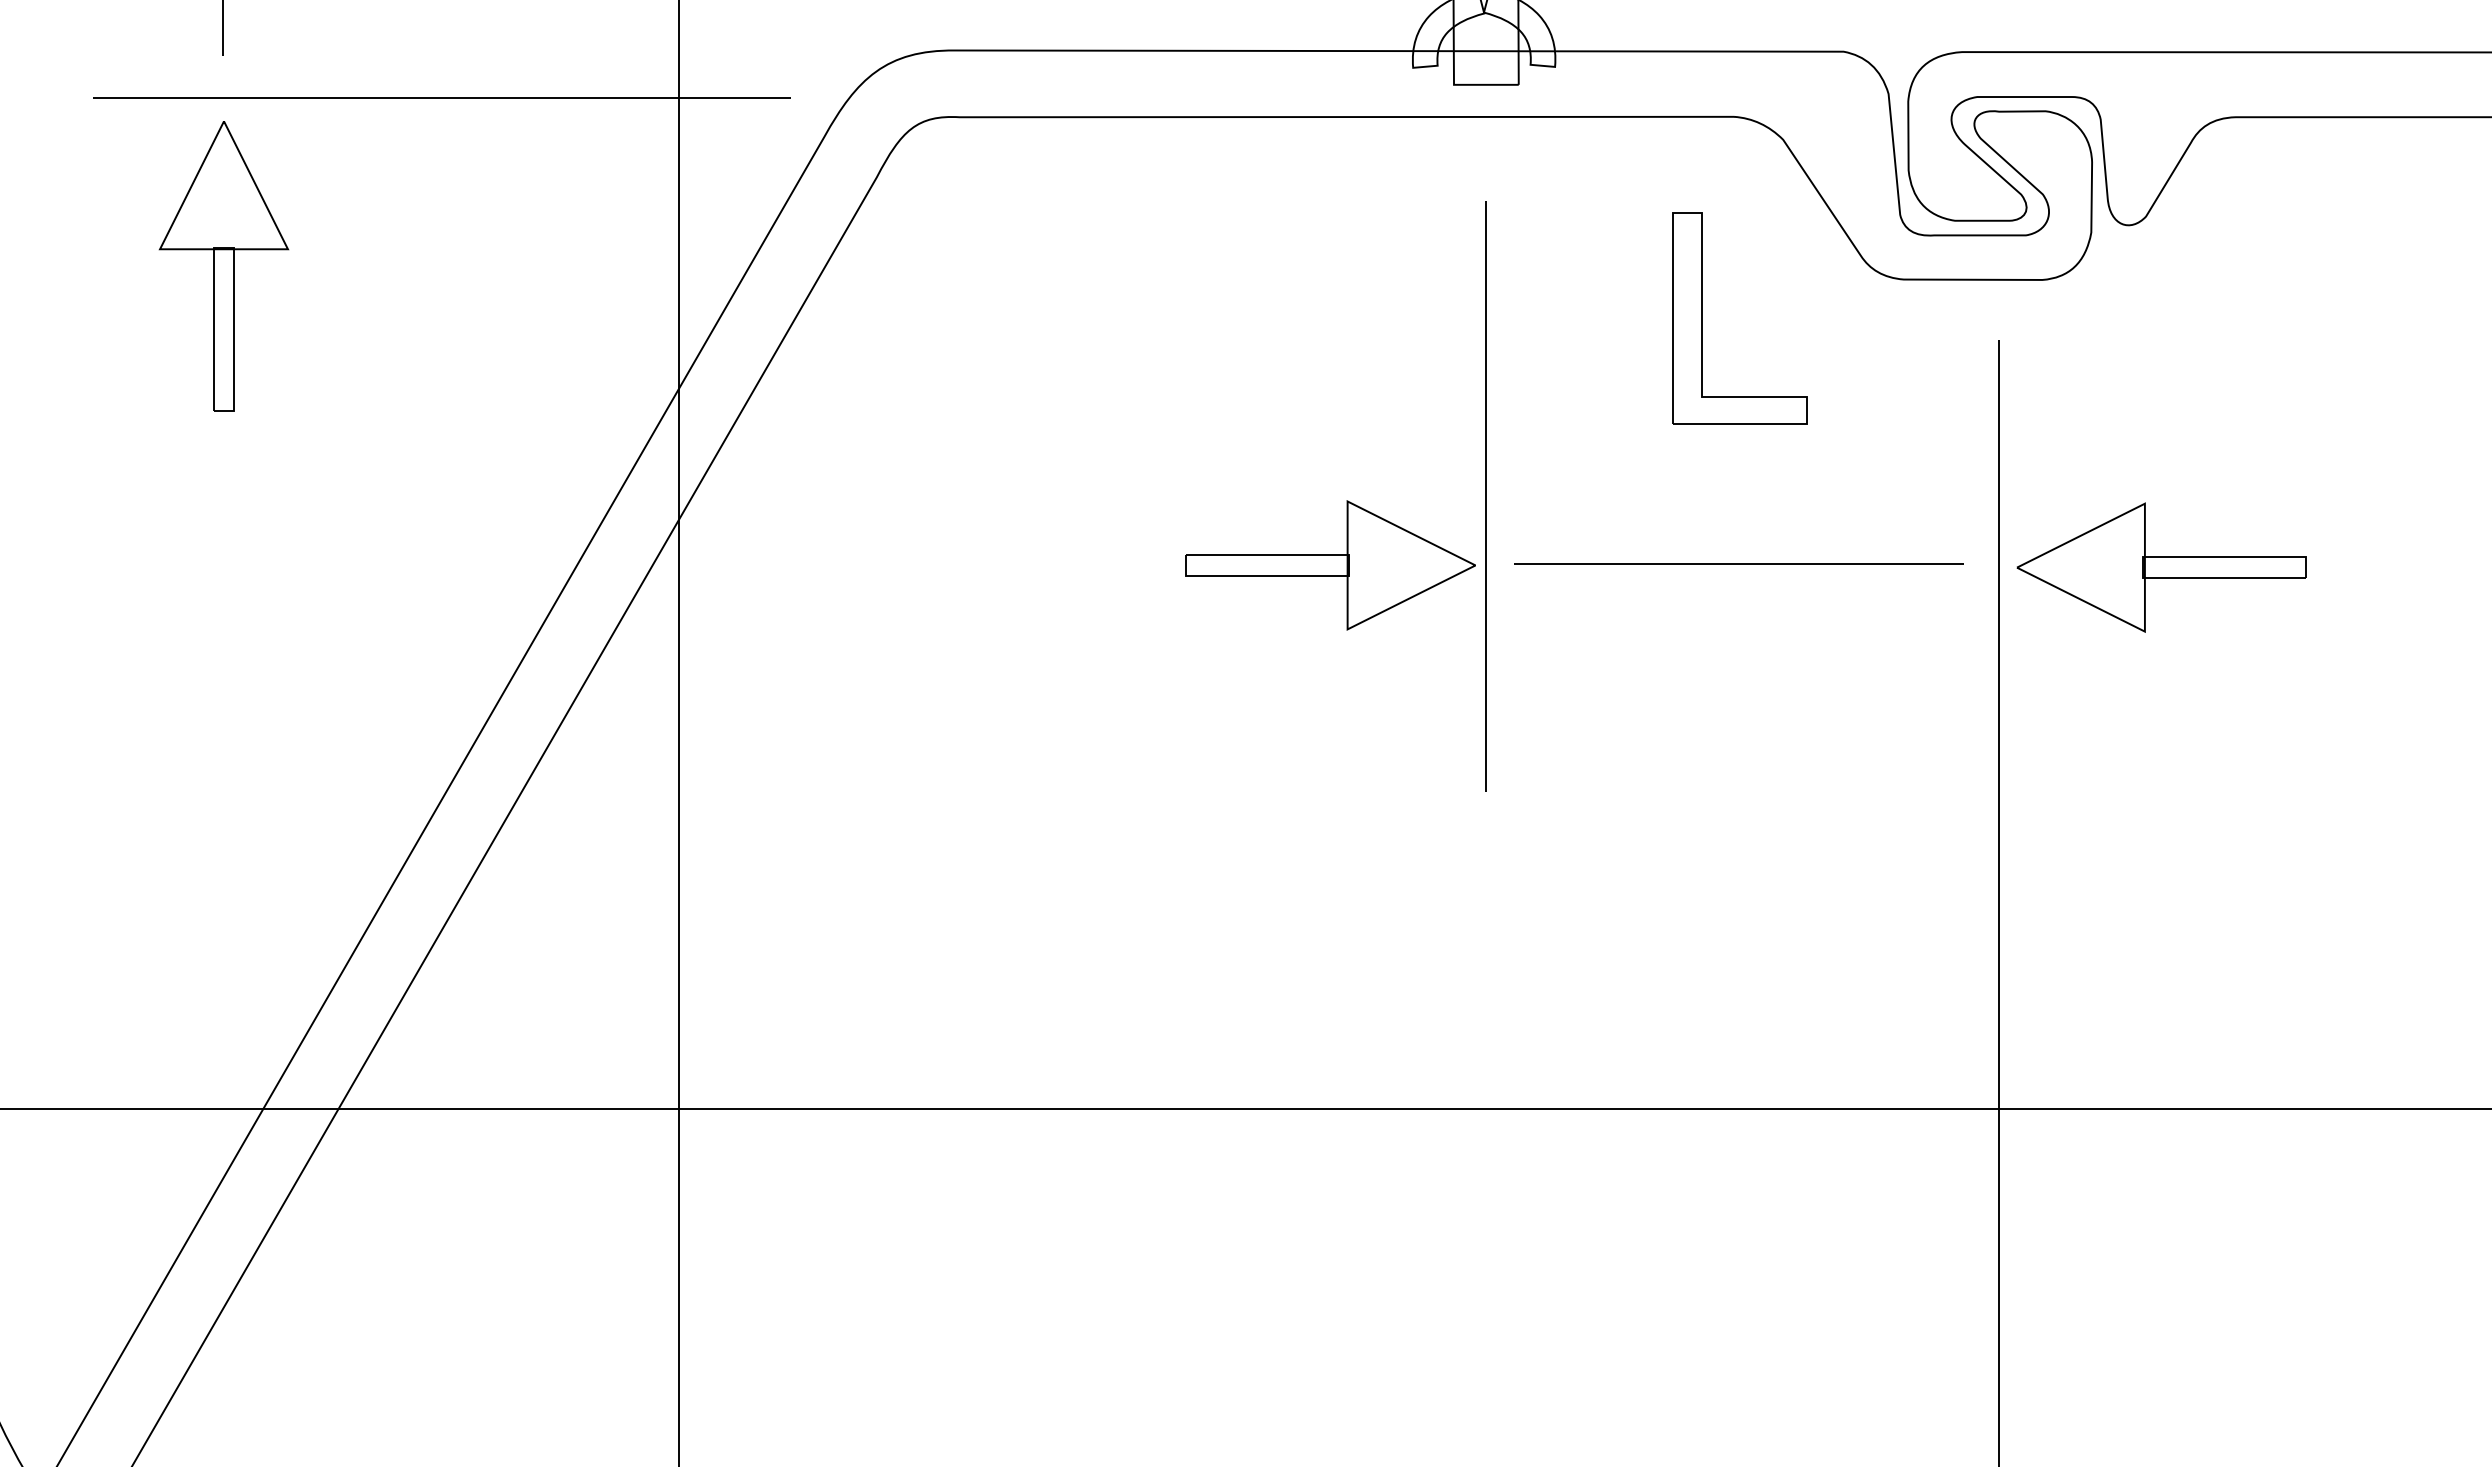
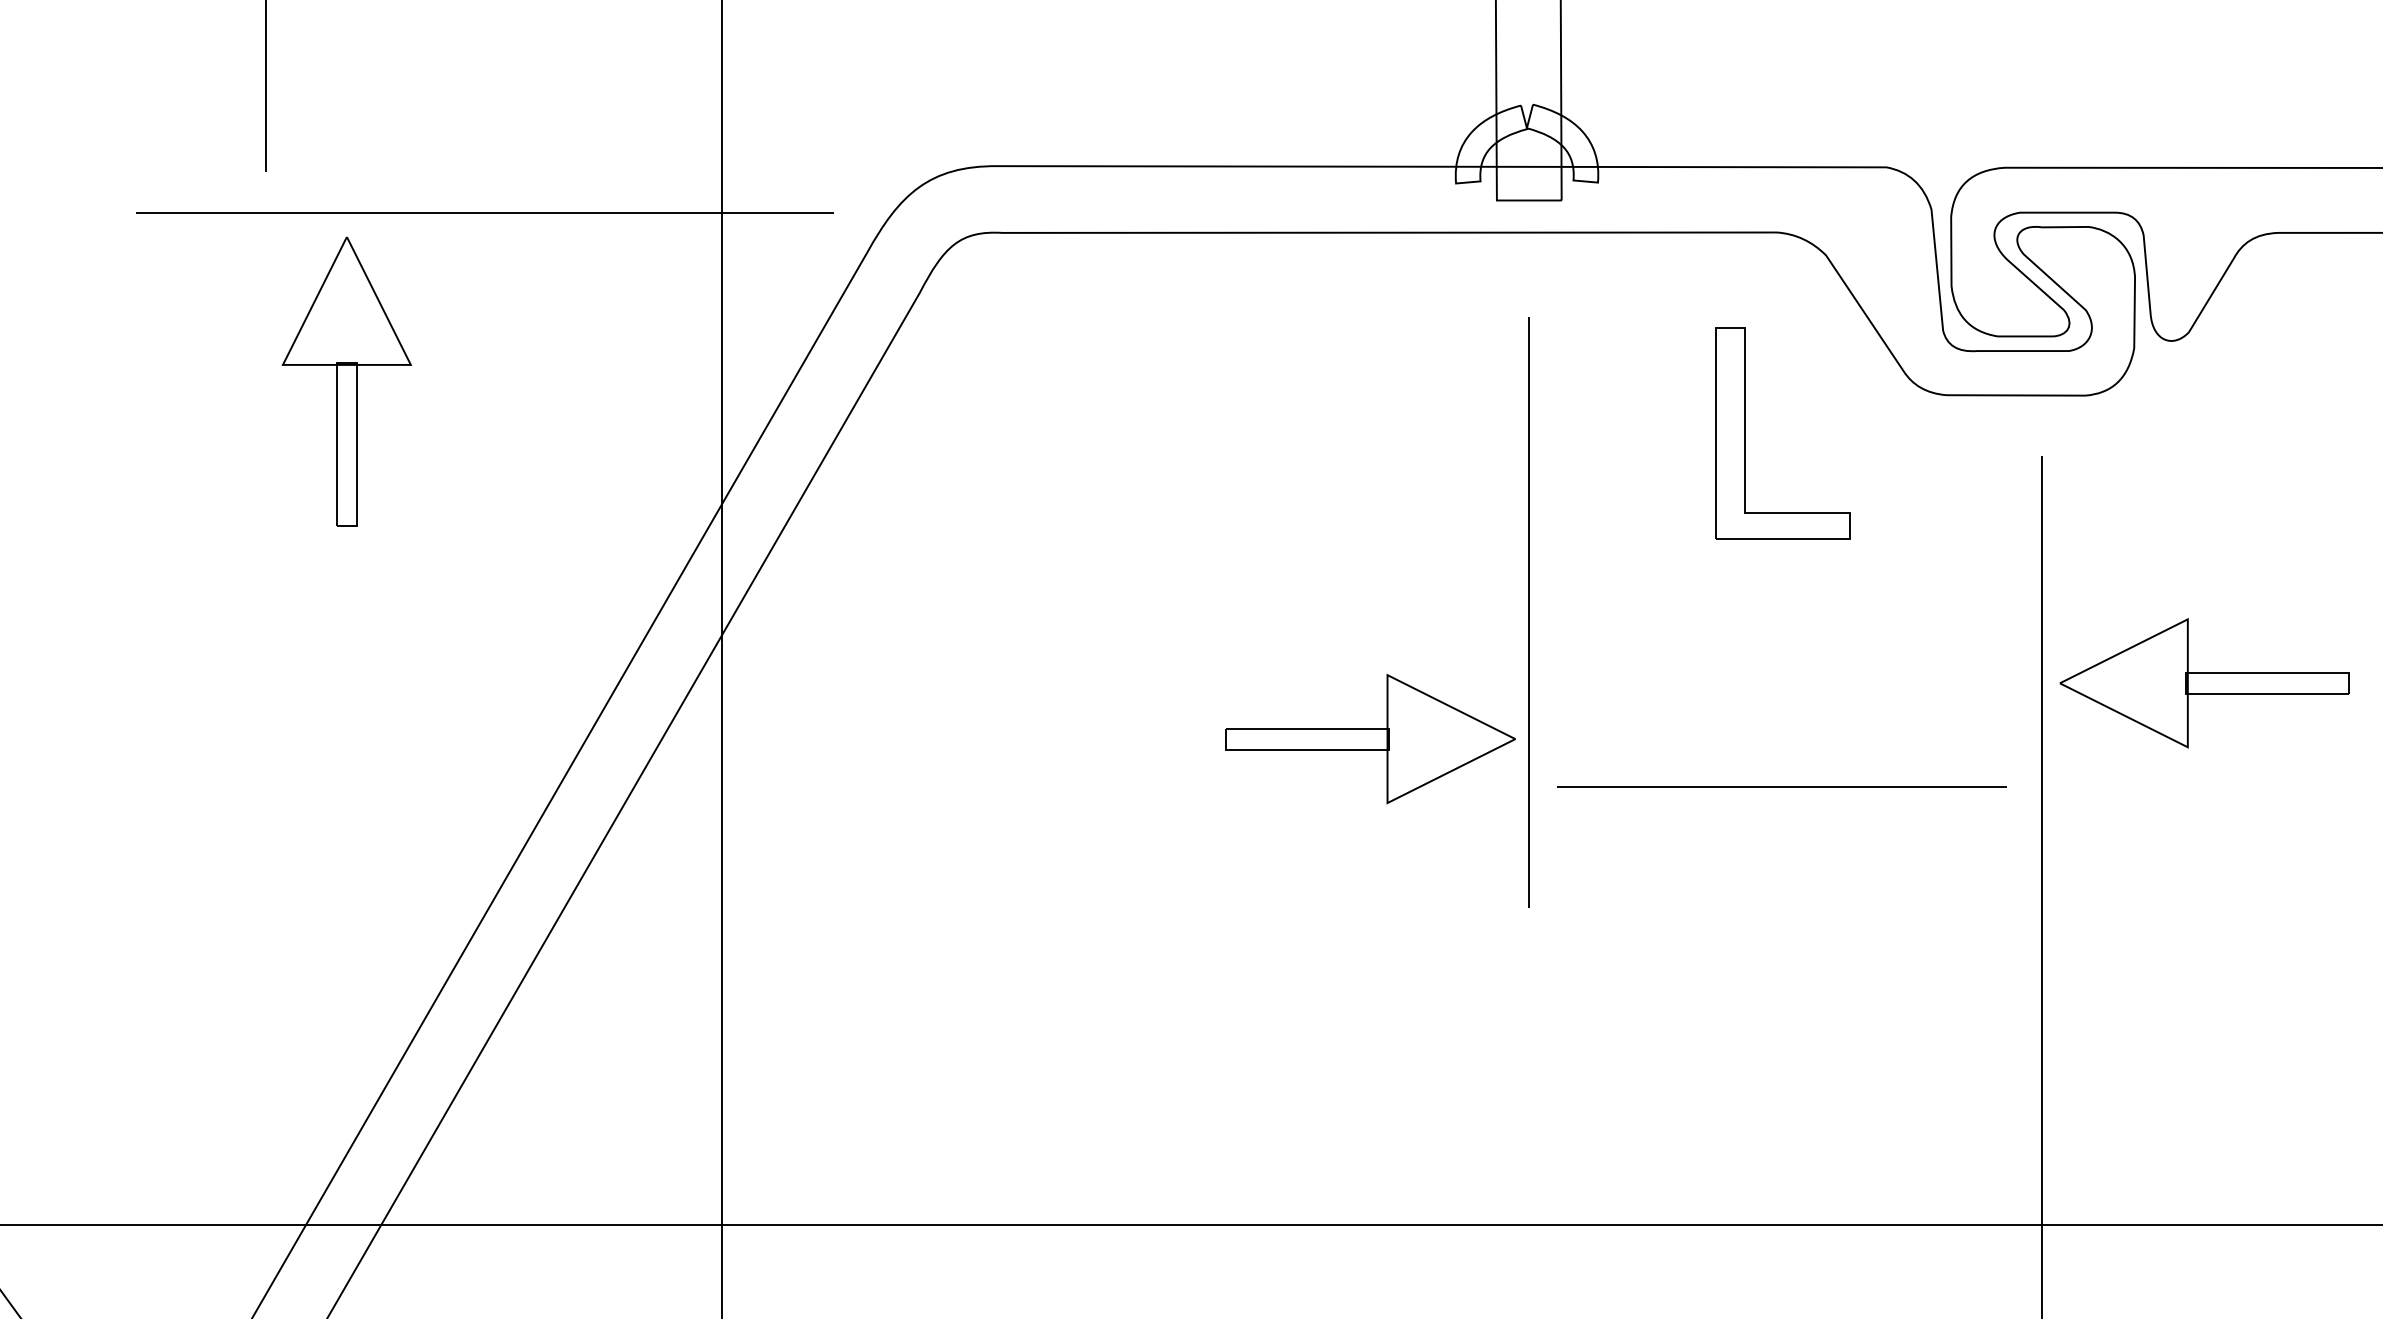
part: (223, 266) -> (346, 382), moved
line: (1738, 563) -> (1781, 787), moved
part: (1330, 565) -> (1370, 739), moved

